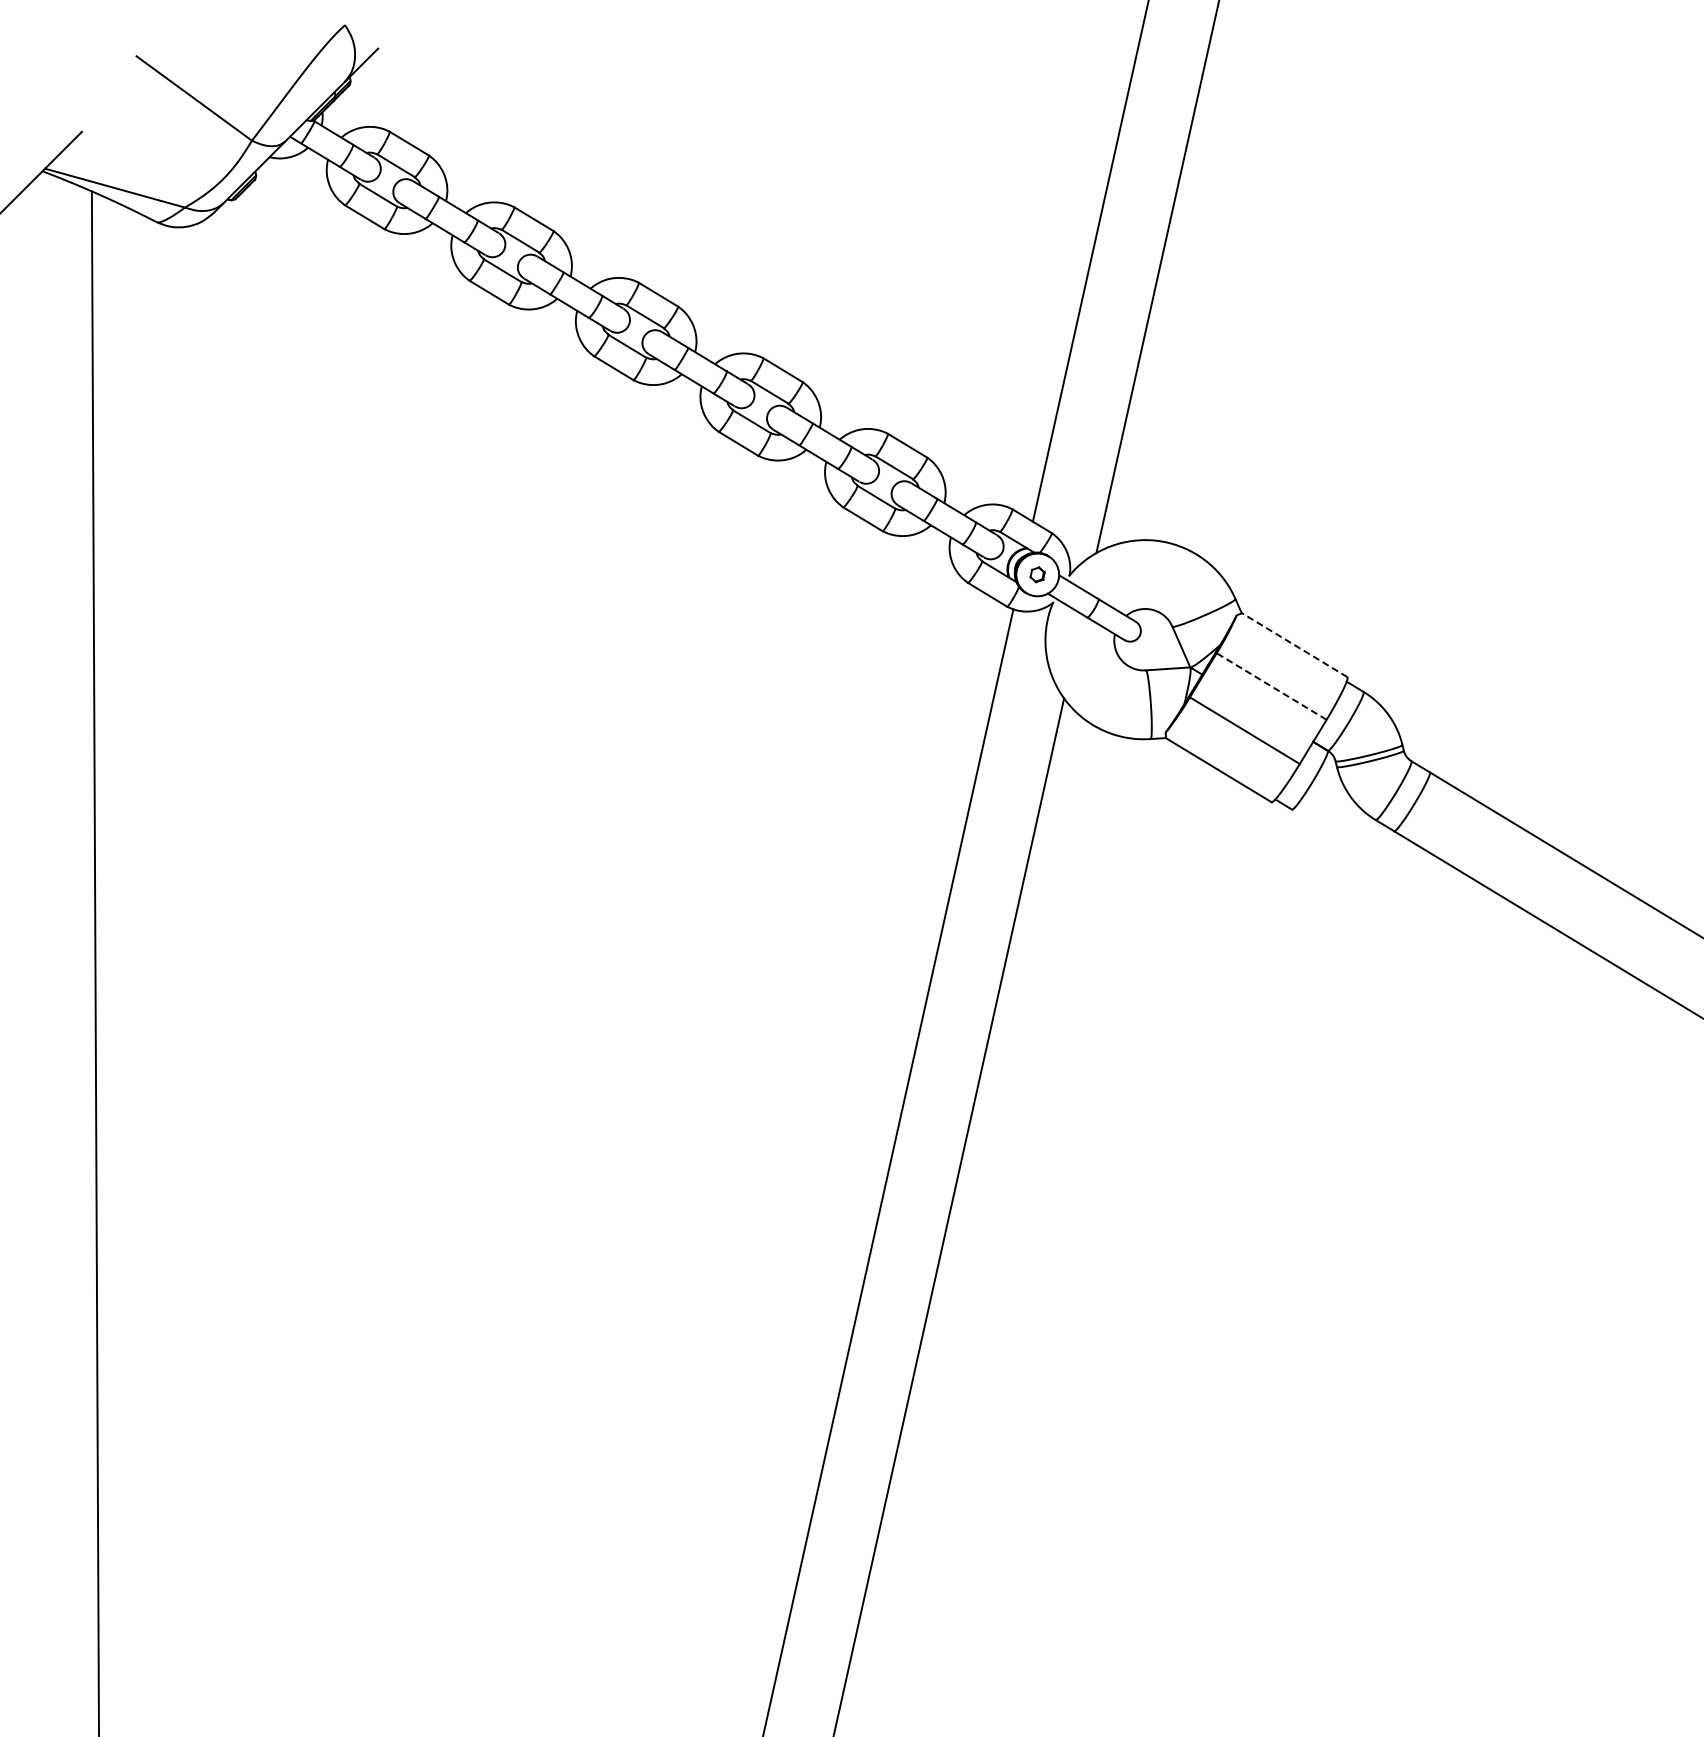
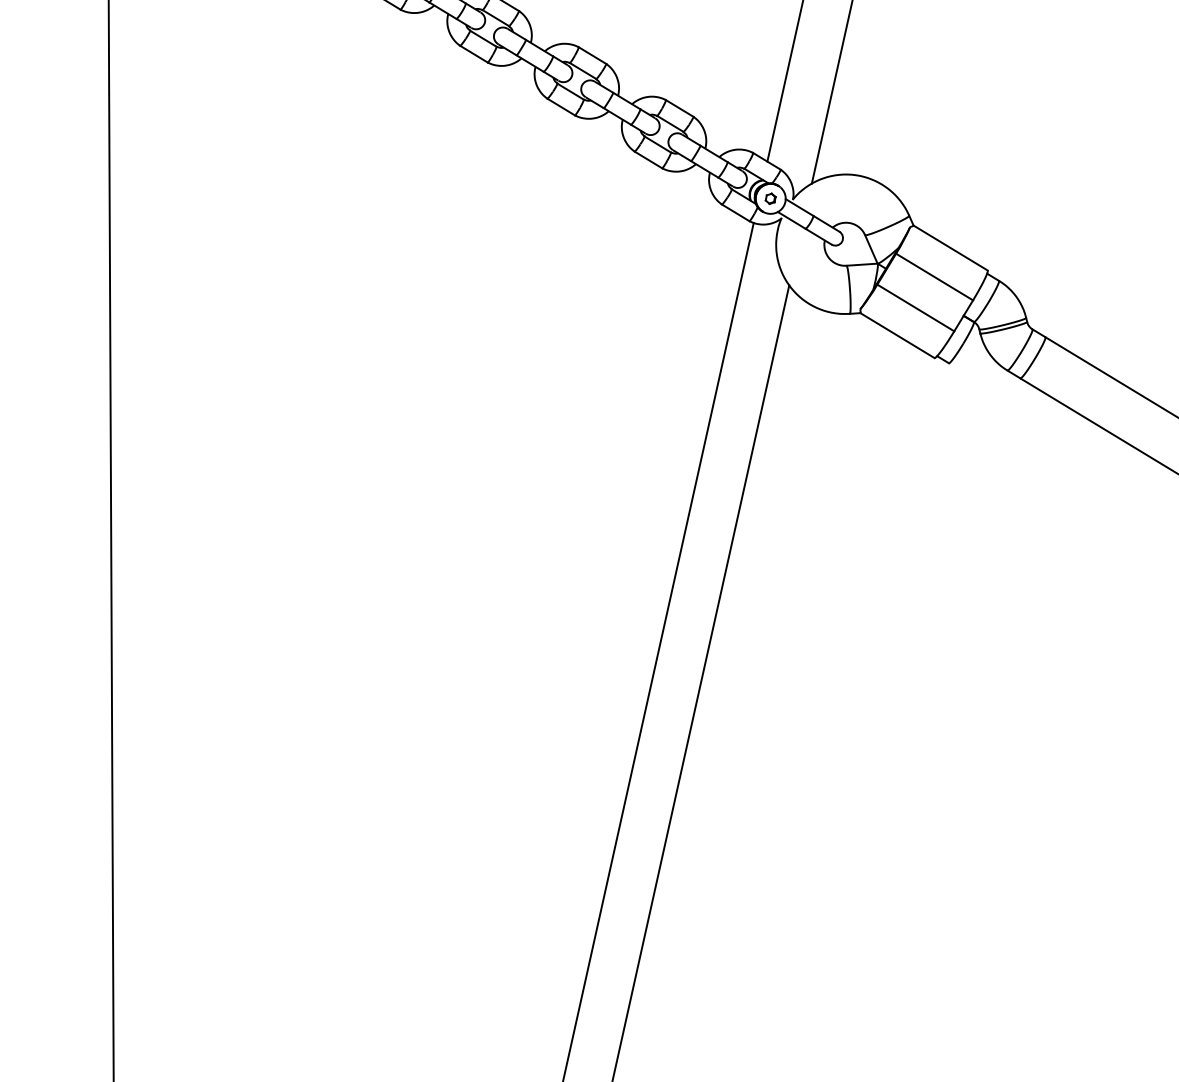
line: (1294, 645) -> (950, 248), dashed -> solid
line: (1271, 686) -> (934, 277), dashed -> solid

